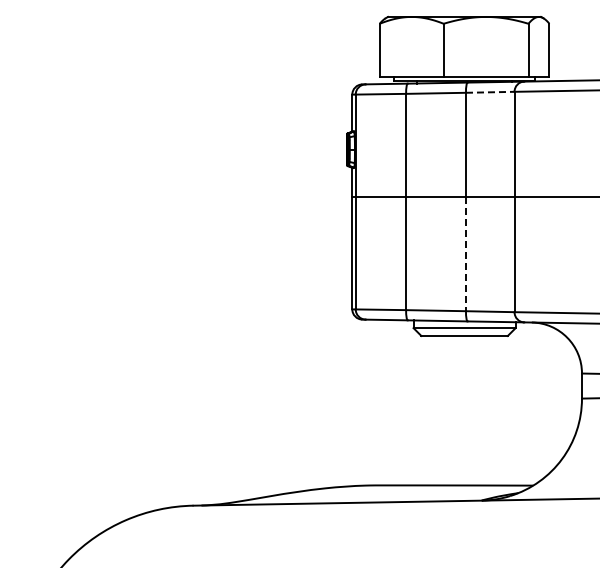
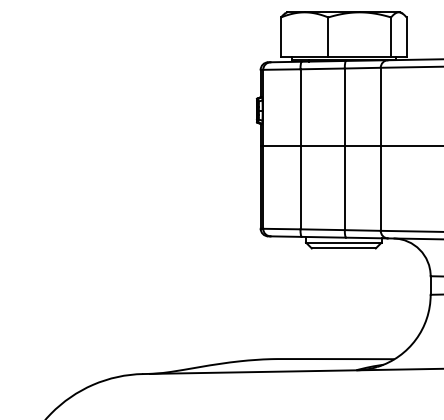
line: (490, 92) -> (362, 68), dashed -> solid
line: (465, 254) -> (344, 188), dashed -> solid

